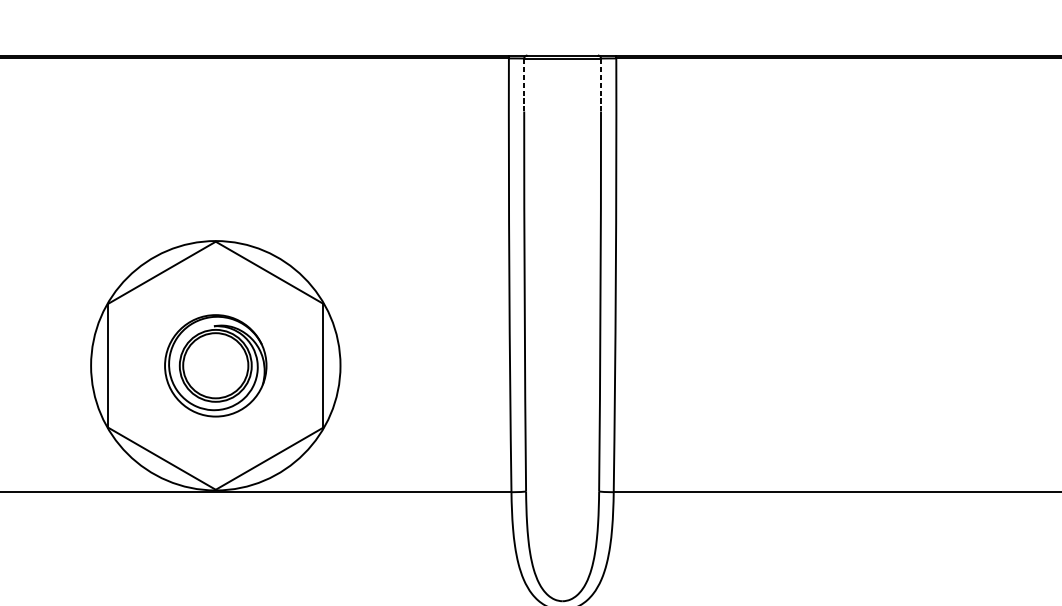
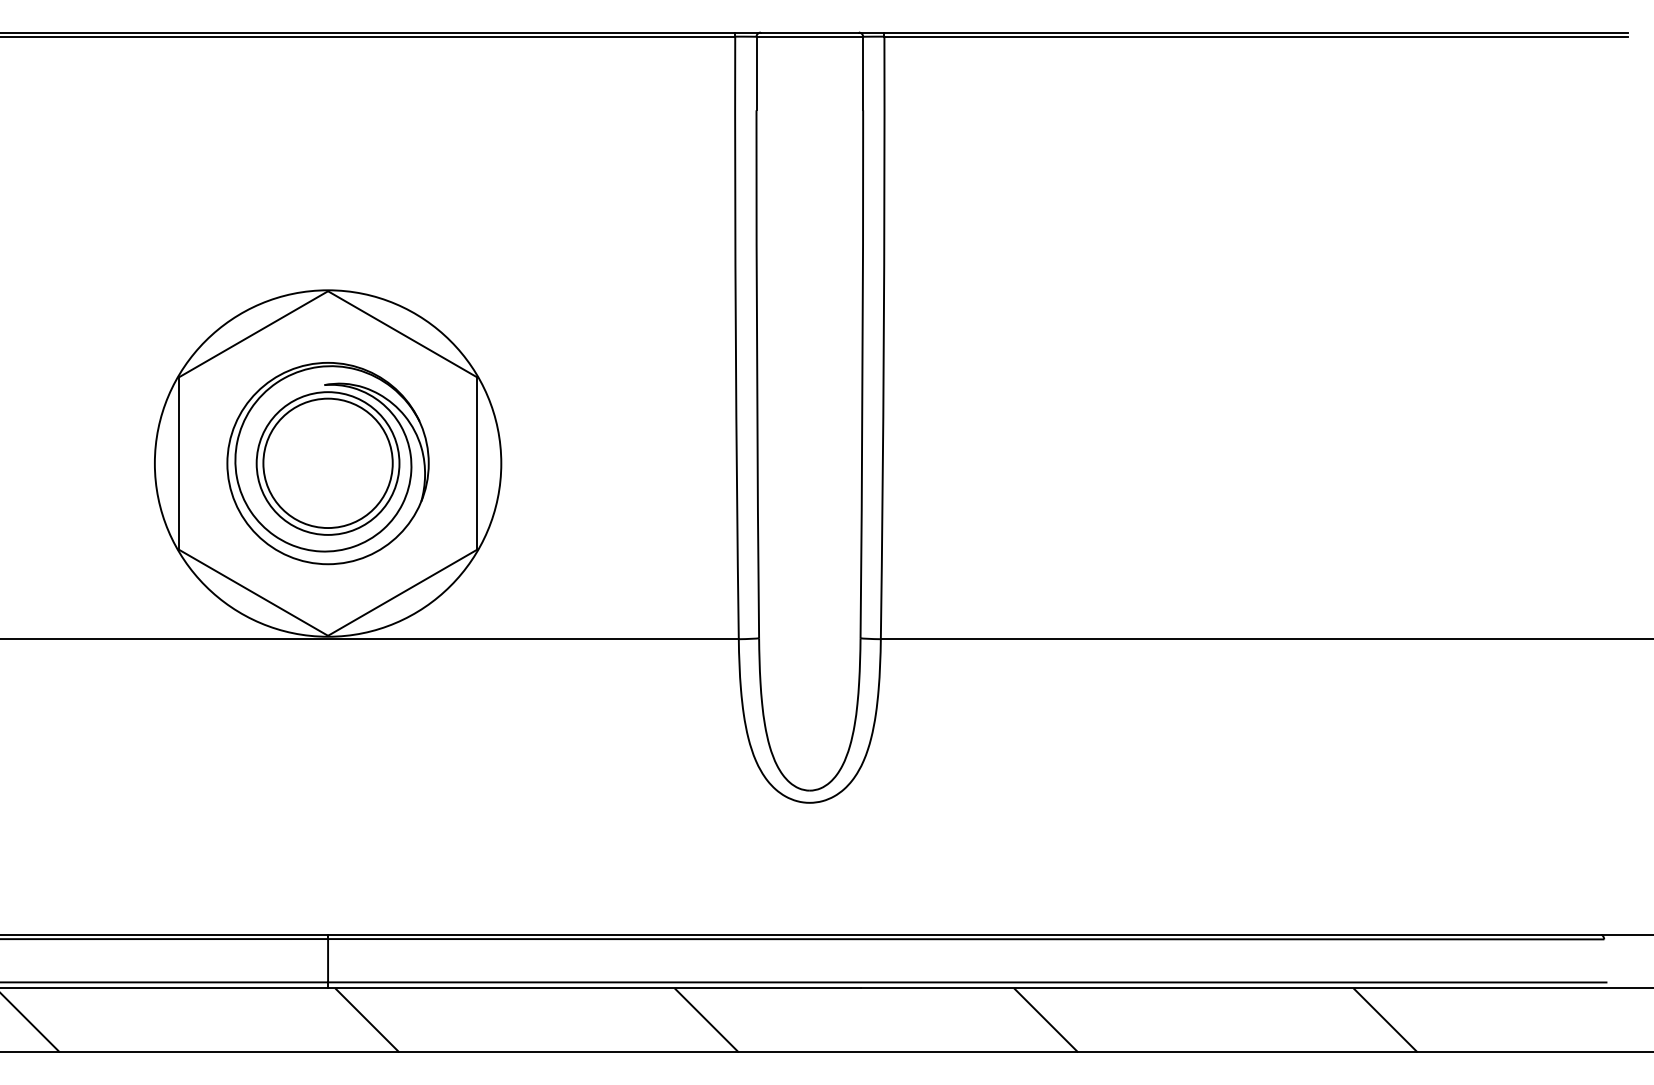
line: (524, 84) -> (756, 73), dashed -> solid
line: (601, 84) -> (863, 73), dashed -> solid
part: (215, 365) -> (327, 463), size x1.43

